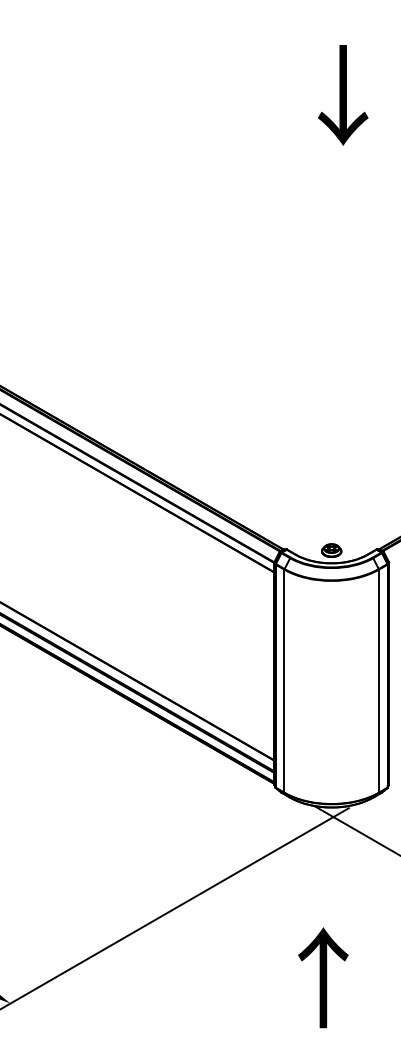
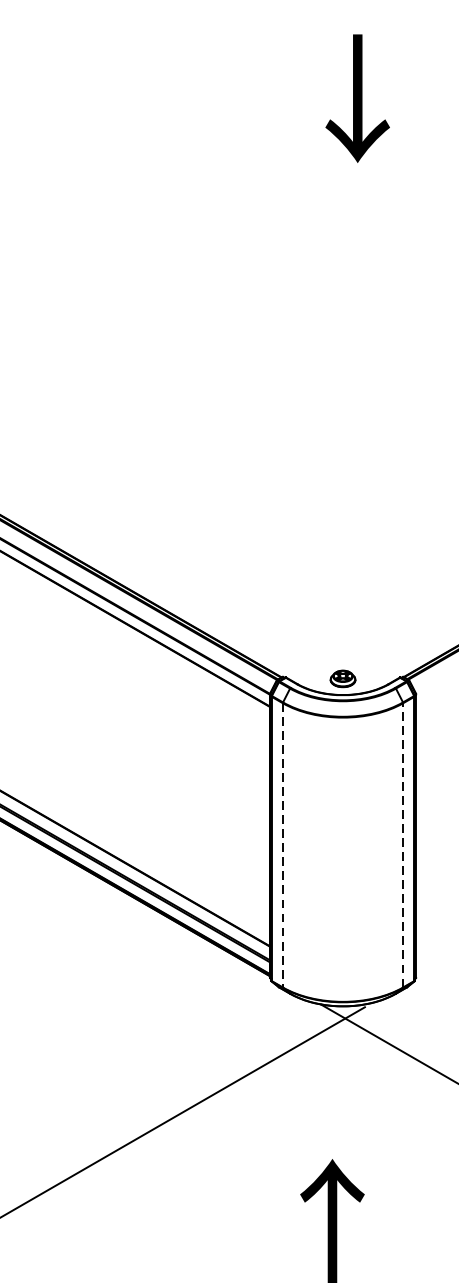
line: (378, 680) -> (402, 844), solid -> dashed
line: (284, 681) -> (282, 845), solid -> dashed

